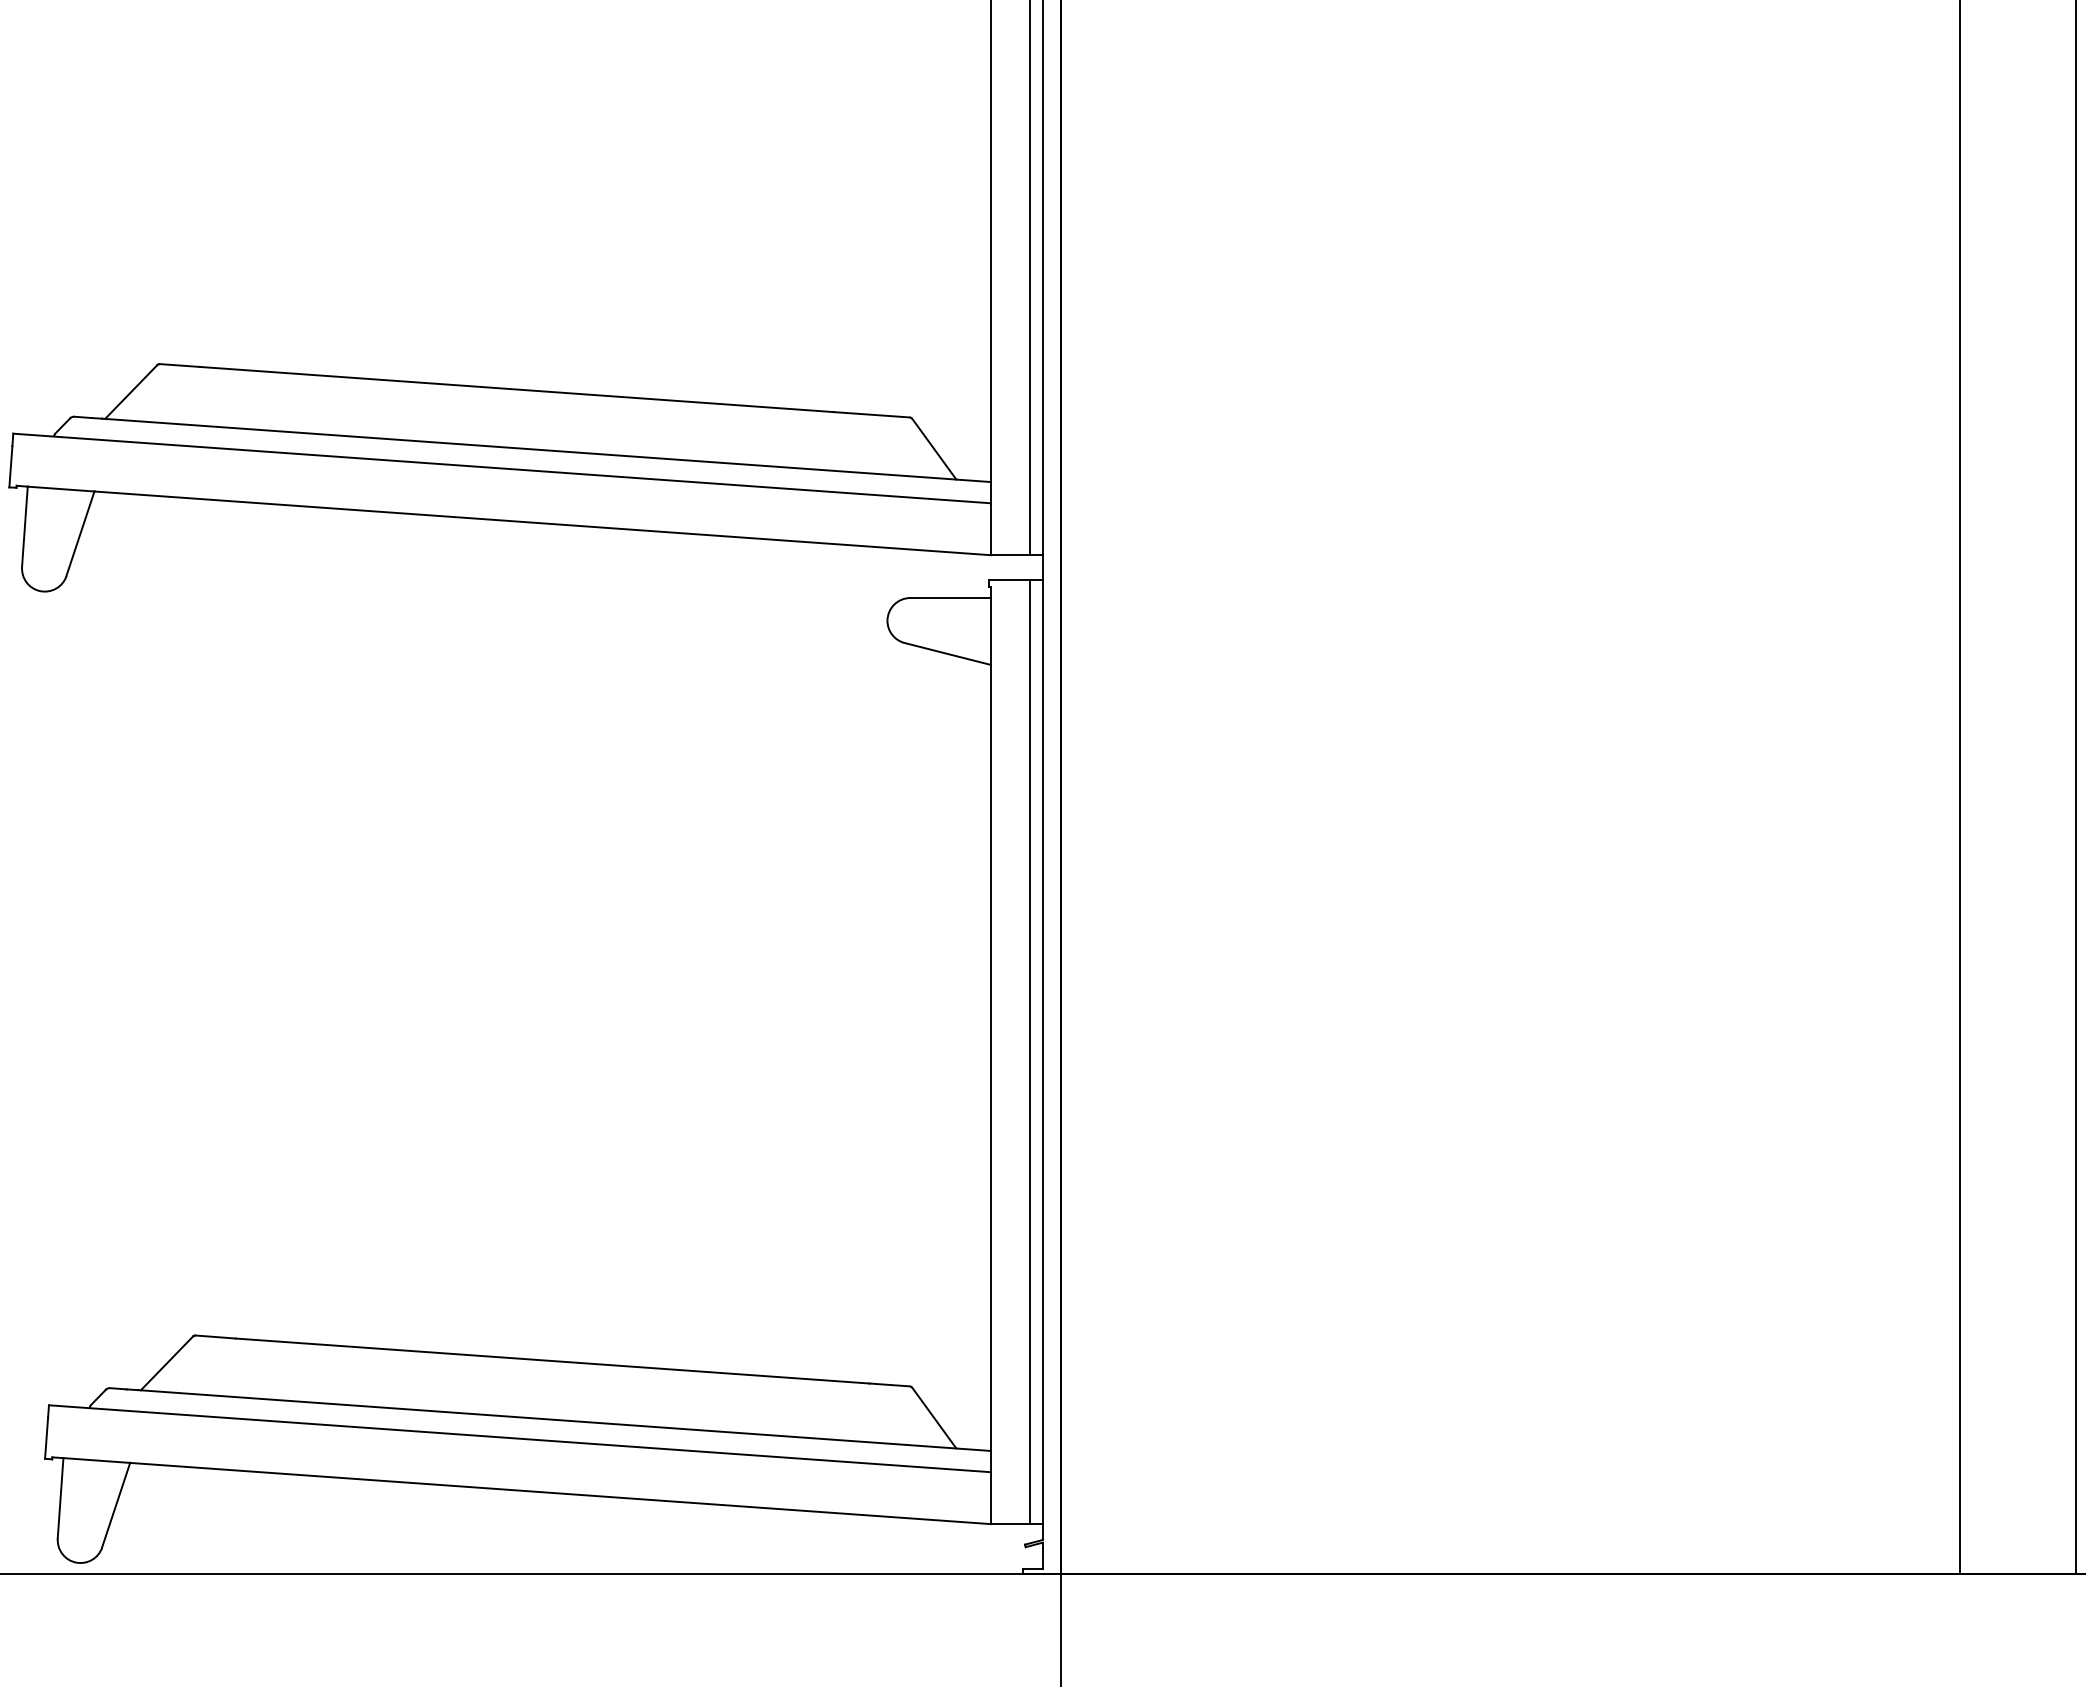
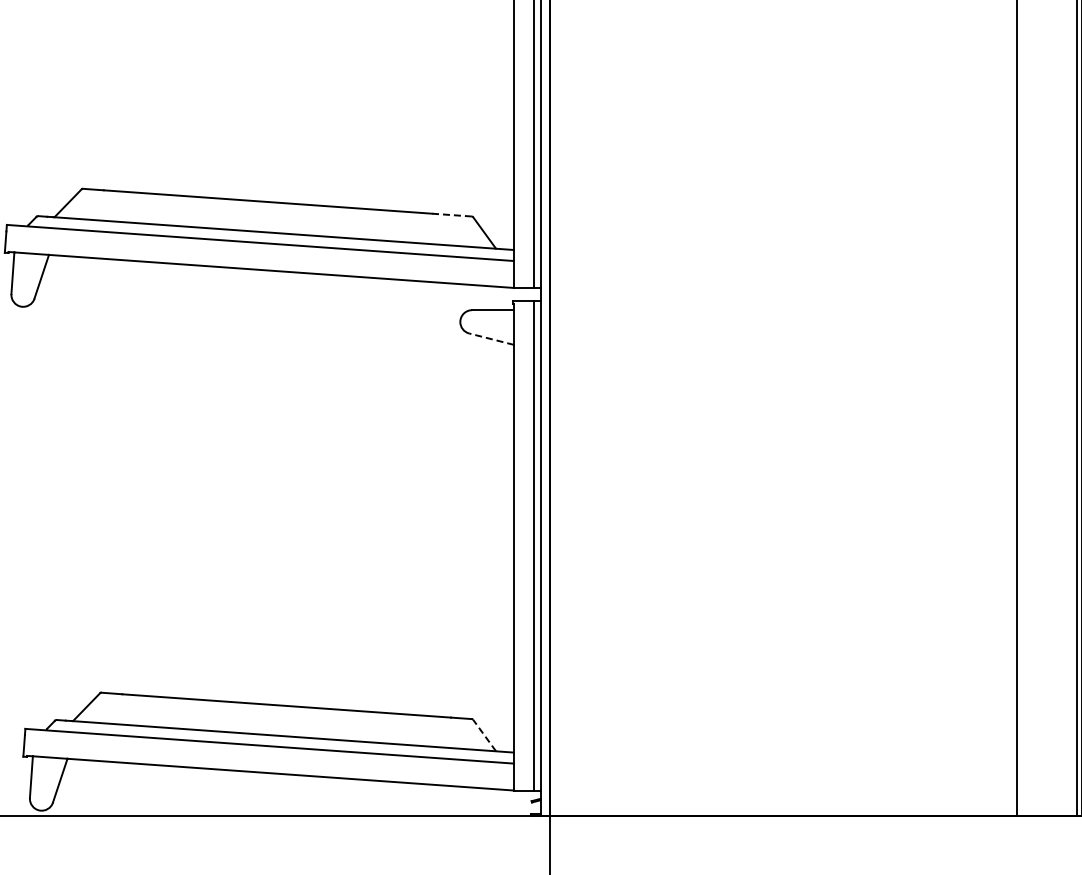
line: (872, 415) -> (452, 215), solid -> dashed
line: (947, 654) -> (491, 339), solid -> dashed
line: (934, 1418) -> (484, 735), solid -> dashed

